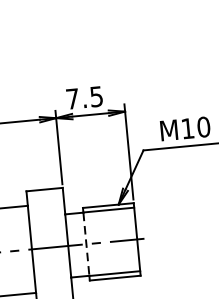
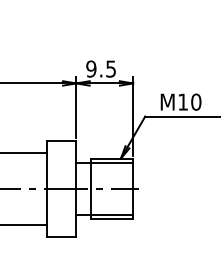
text: (72, 98) -> (91, 68), 7.5 -> 9.5
line: (86, 245) -> (91, 189), dashed -> solid

